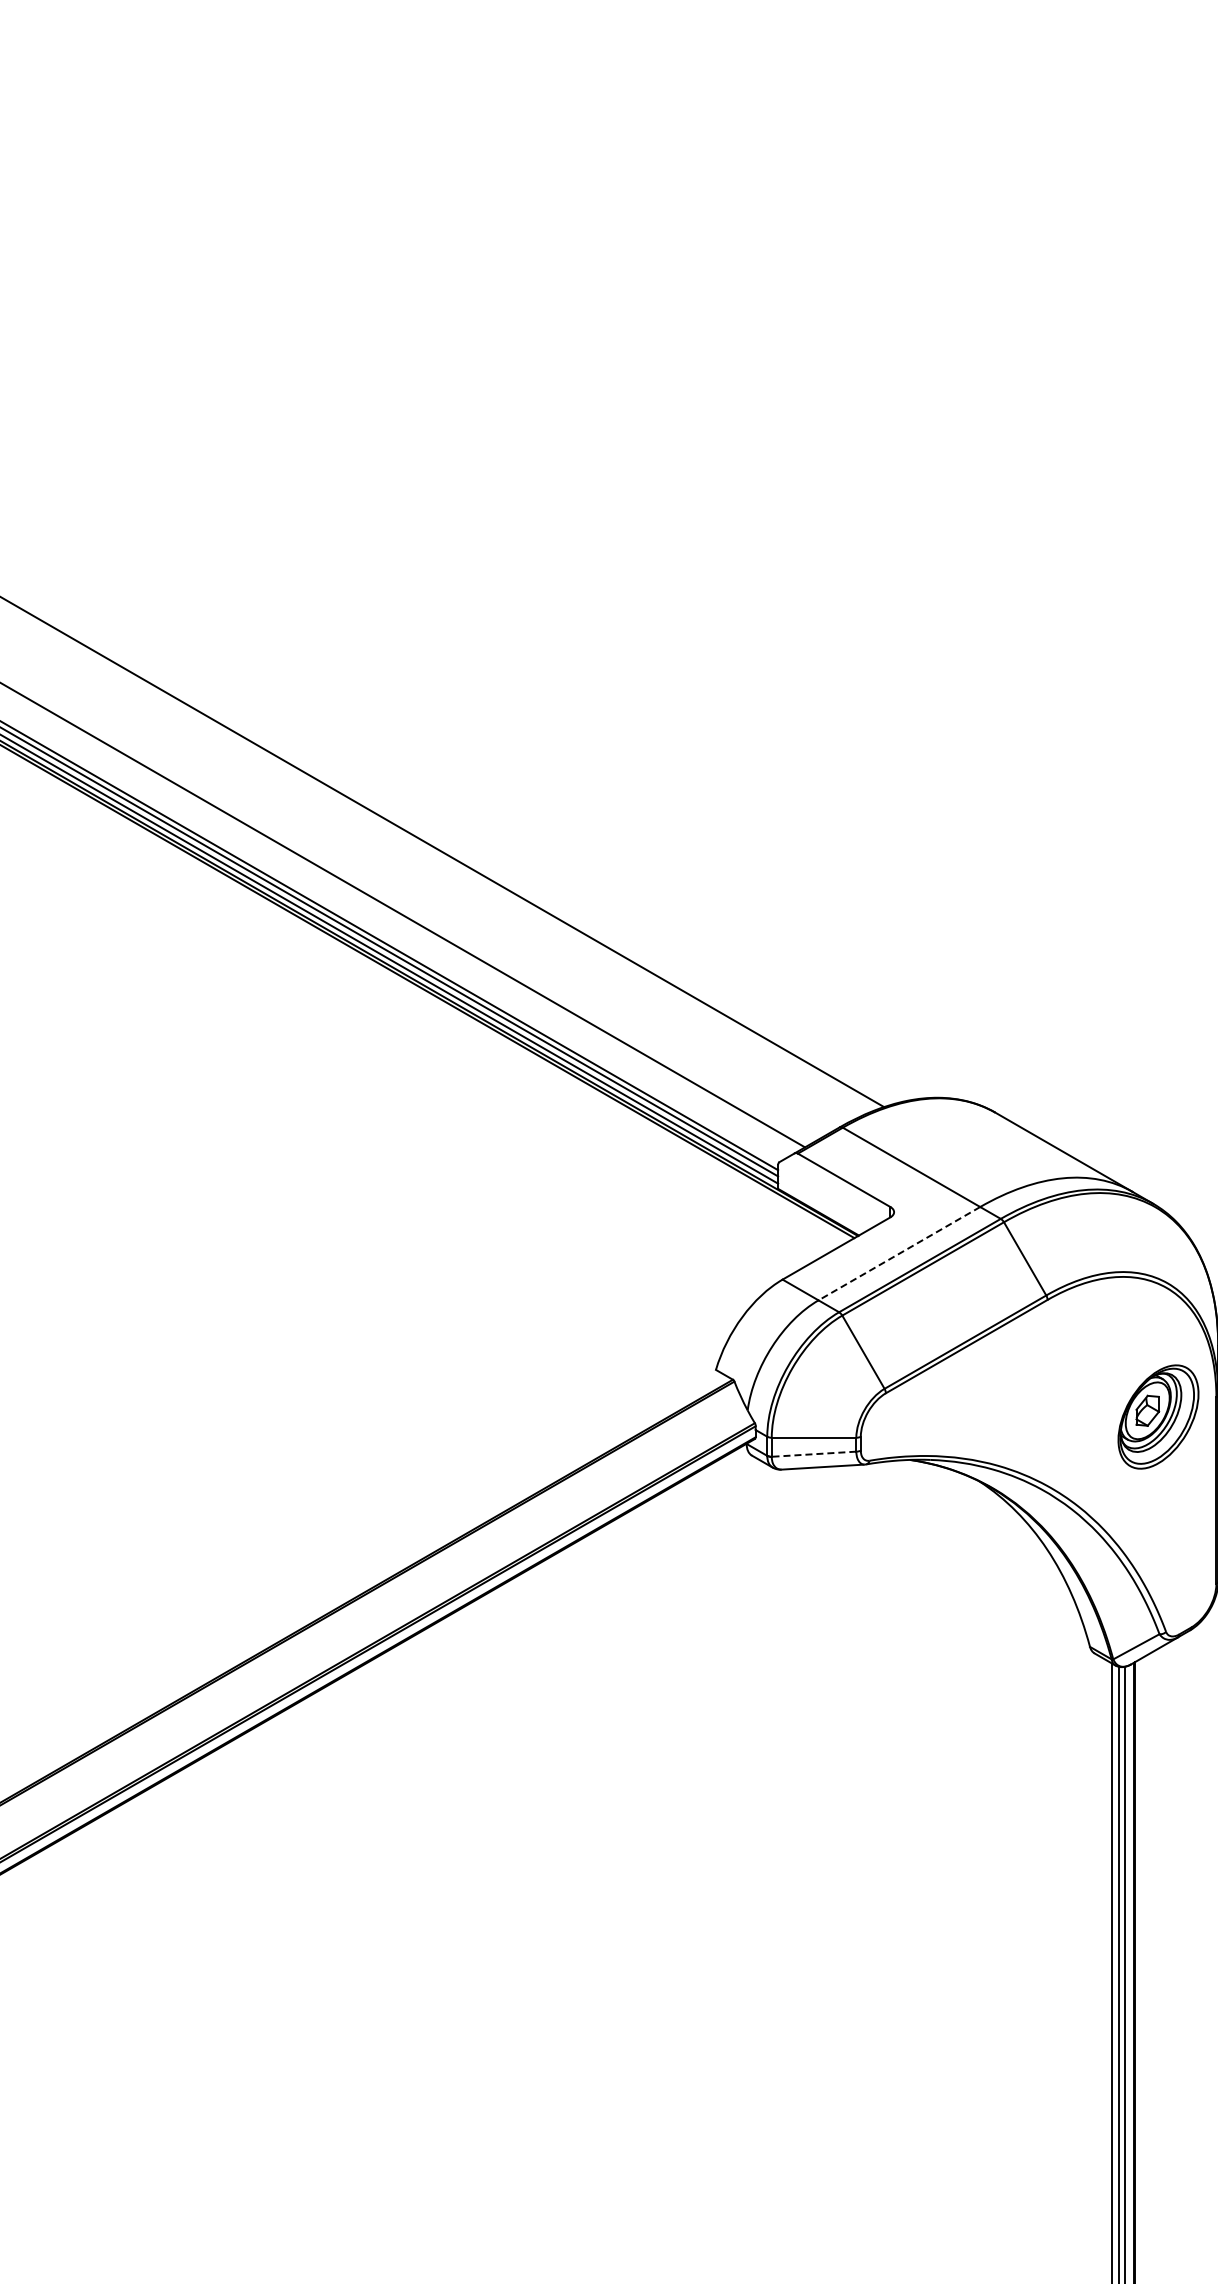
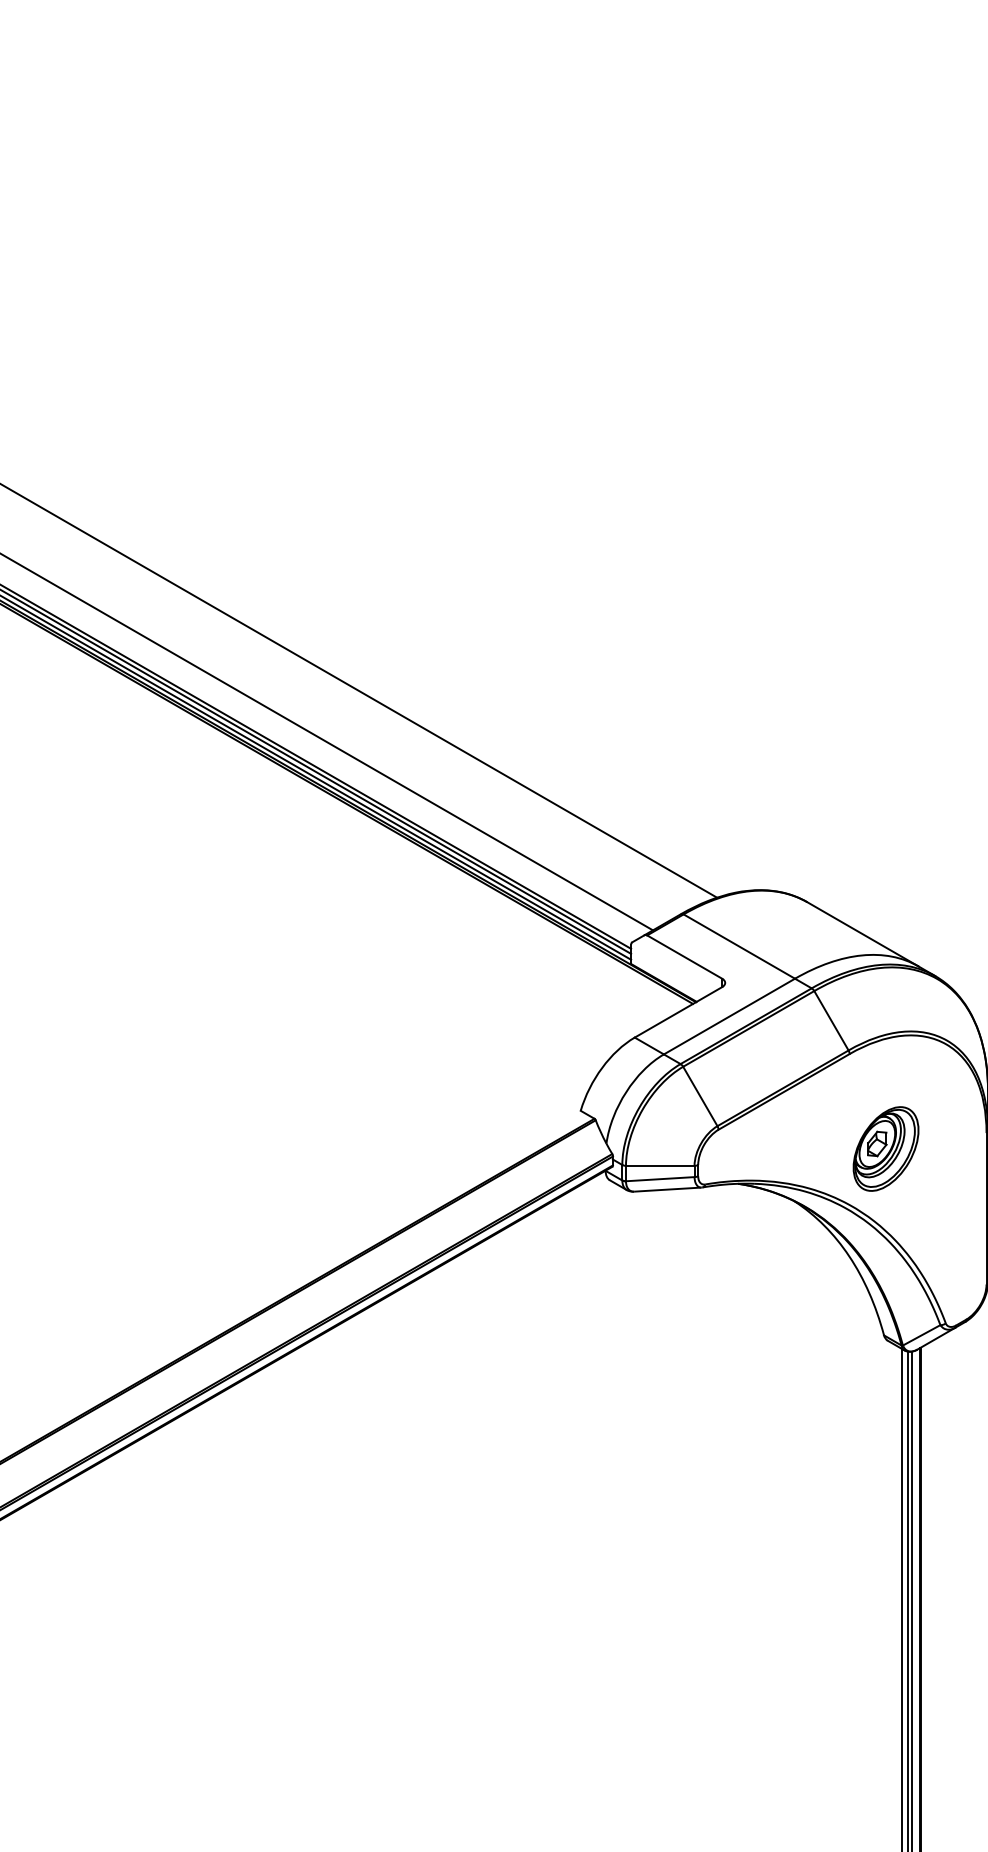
line: (898, 1253) -> (728, 1016), dashed -> solid
part: (1158, 1416) -> (886, 1148), moved
line: (813, 1454) -> (659, 1179), dashed -> solid

